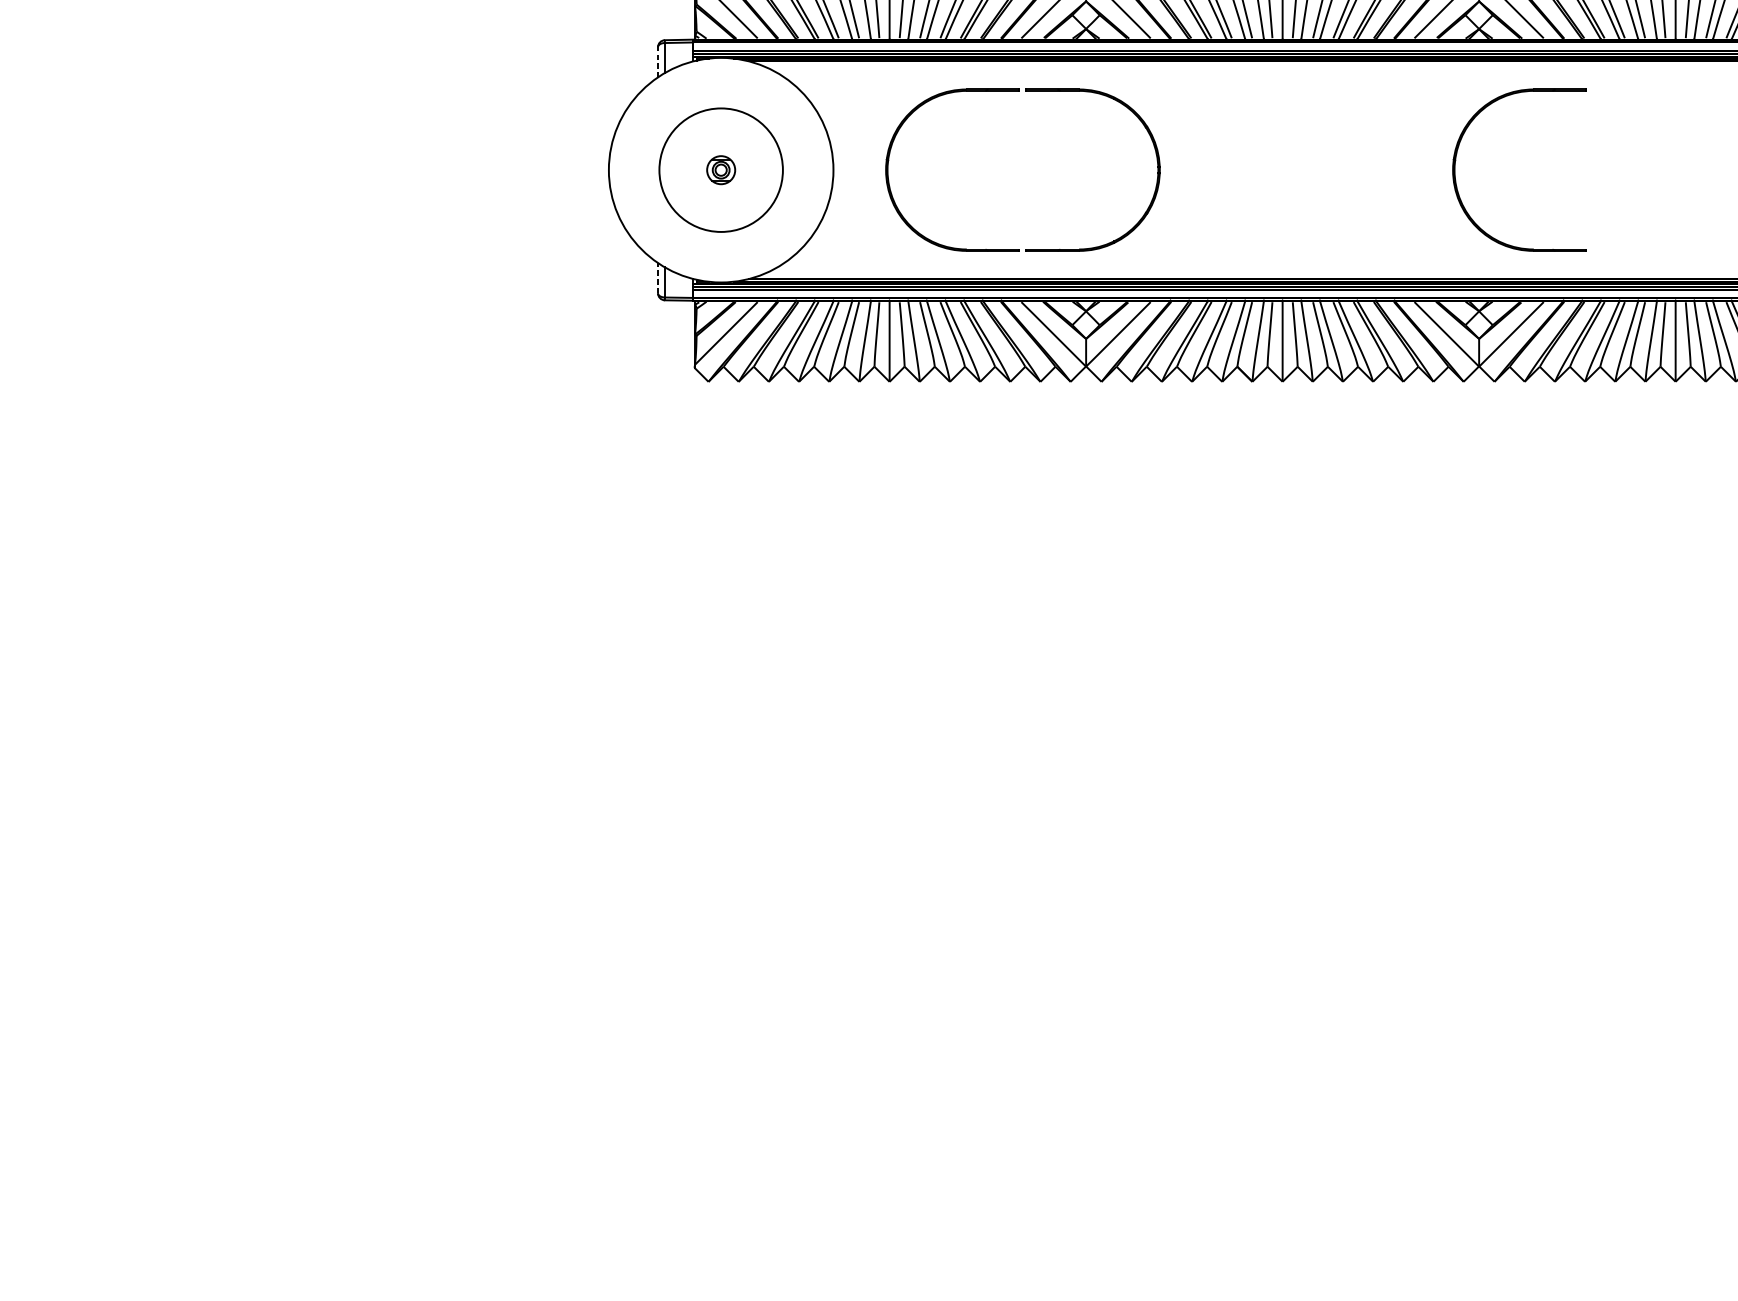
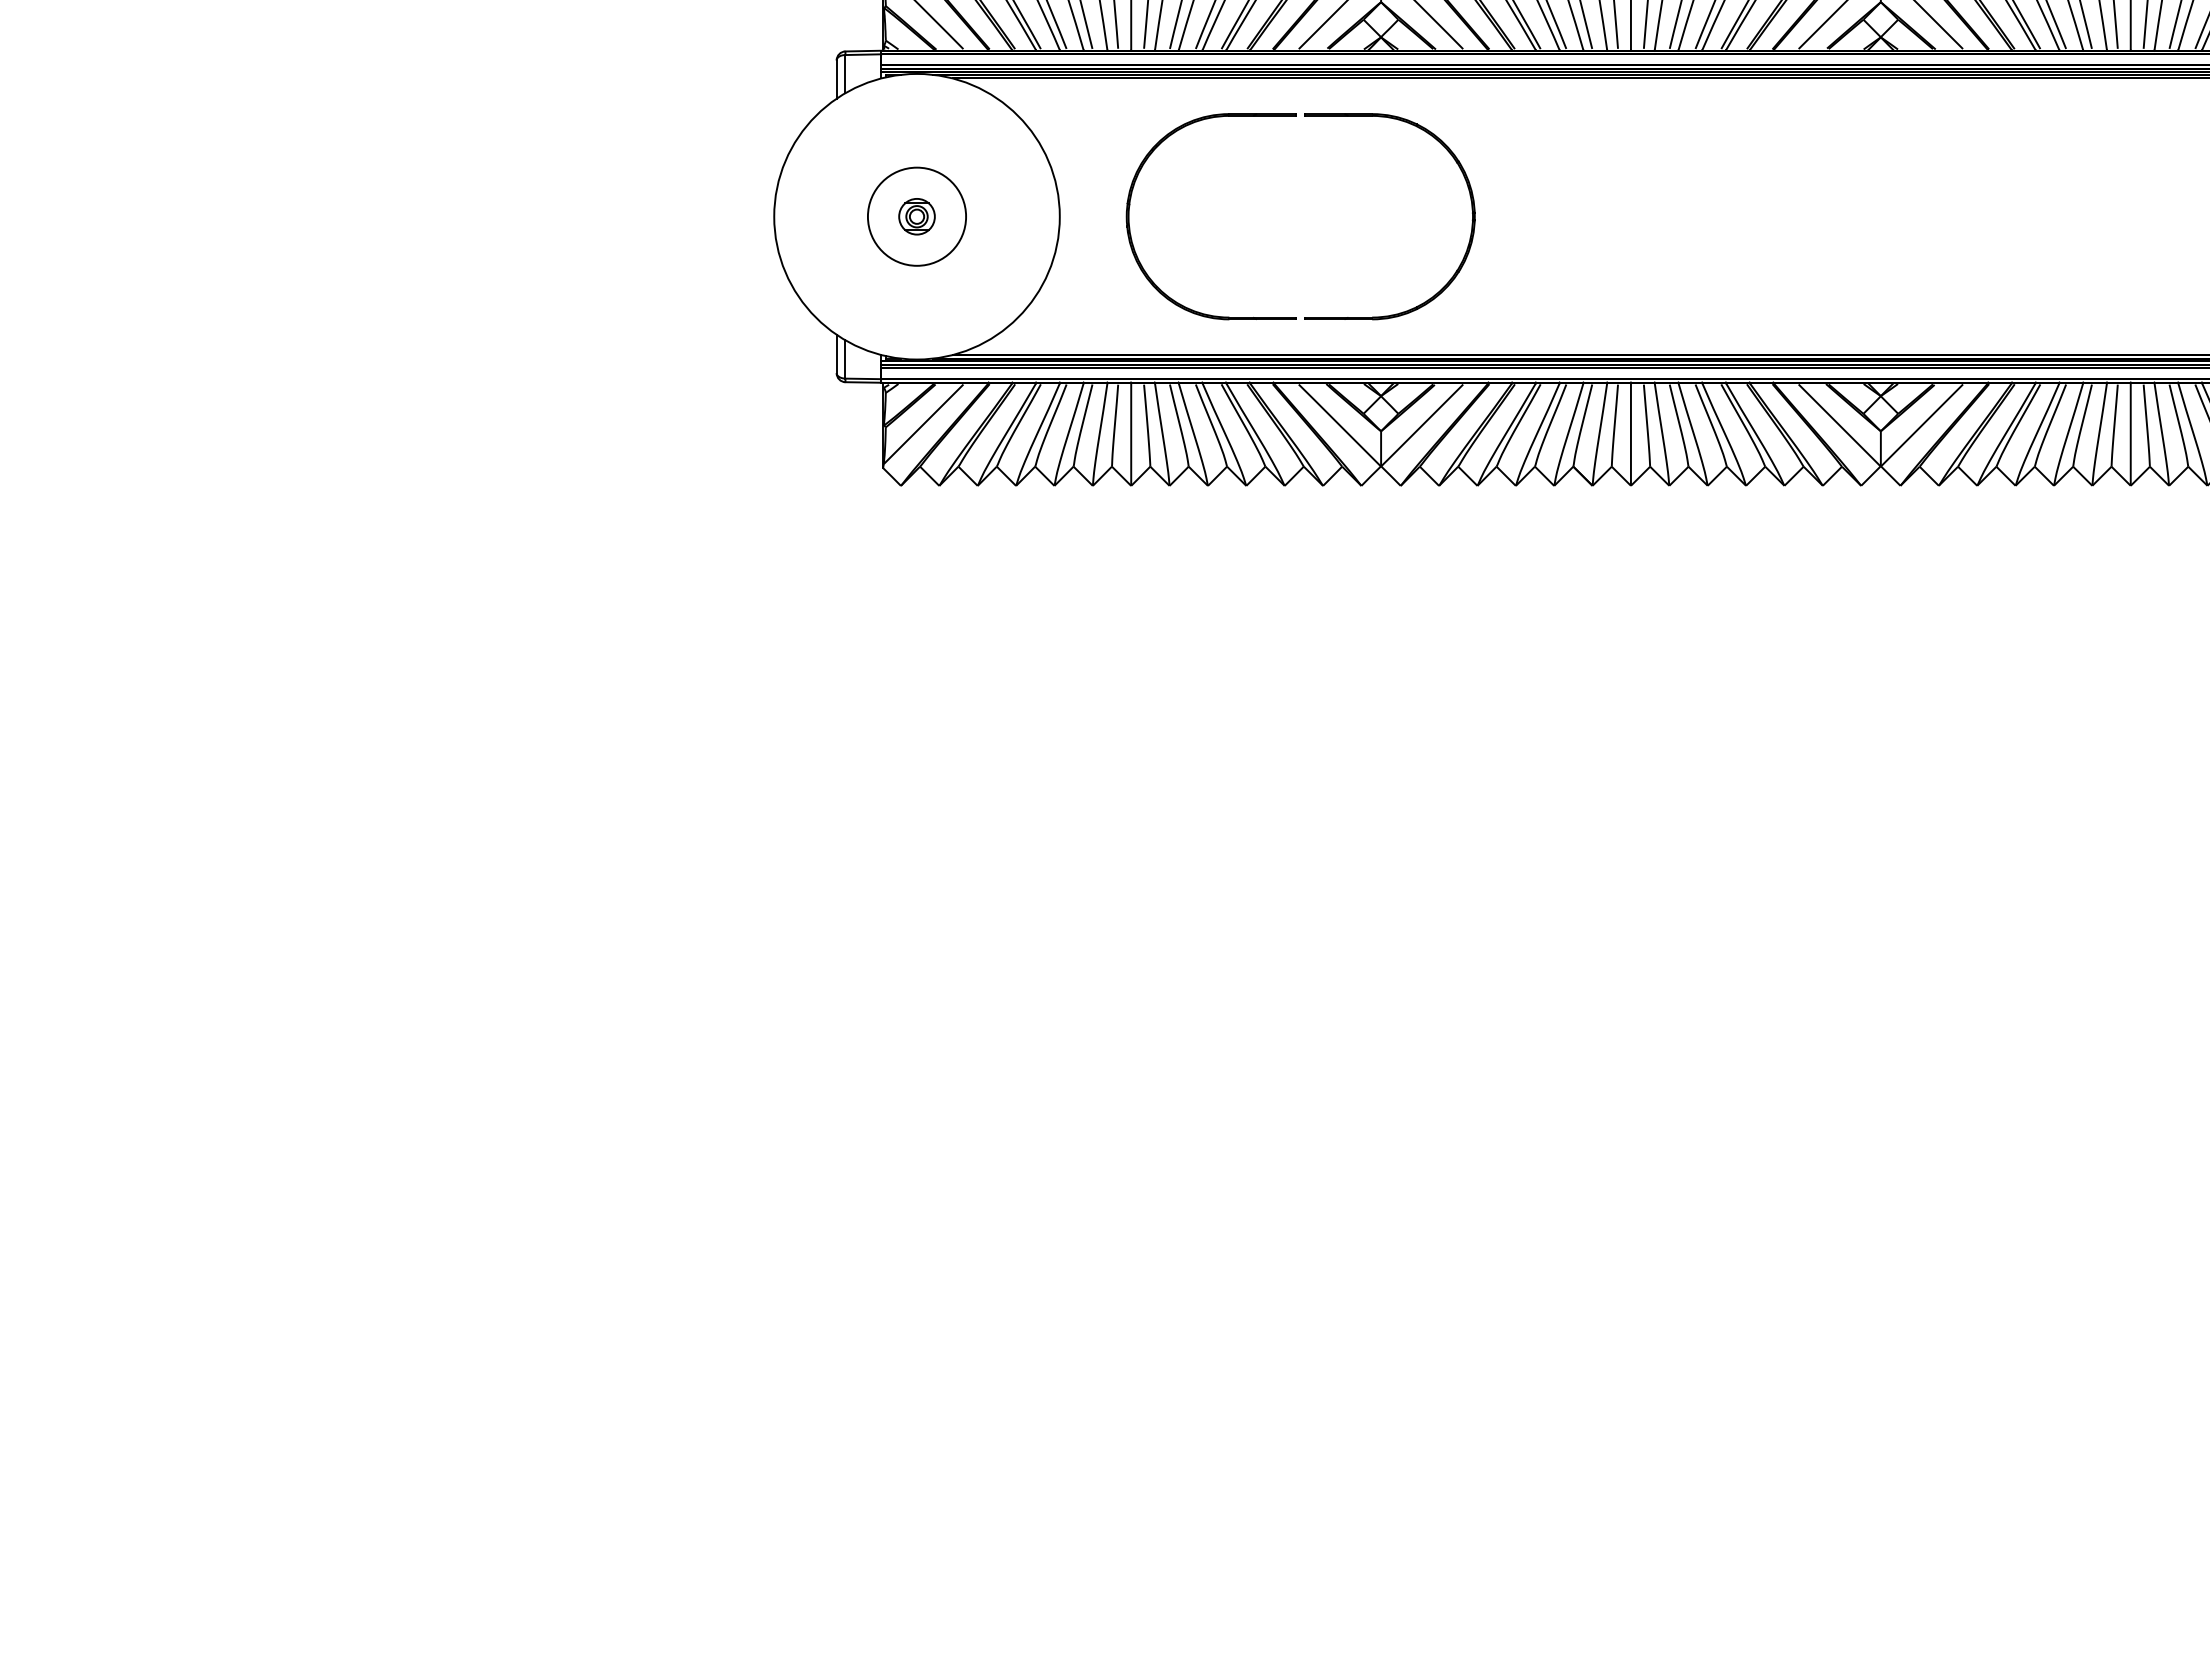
line: (657, 62) -> (836, 79), dashed -> solid
part: (1456, 161) -> (1851, 205), removed
circle: (720, 170) -> (916, 216), size x0.62
line: (657, 277) -> (836, 353), dashed -> solid

